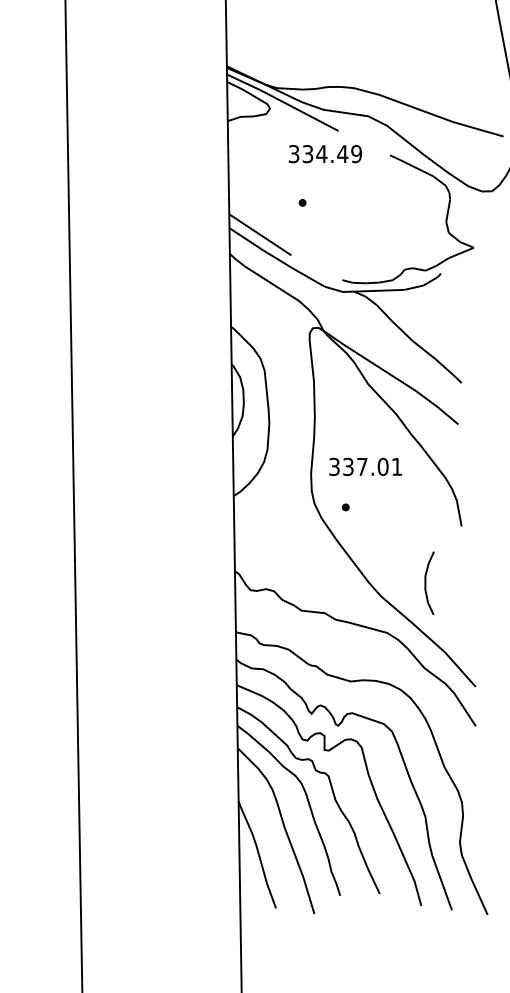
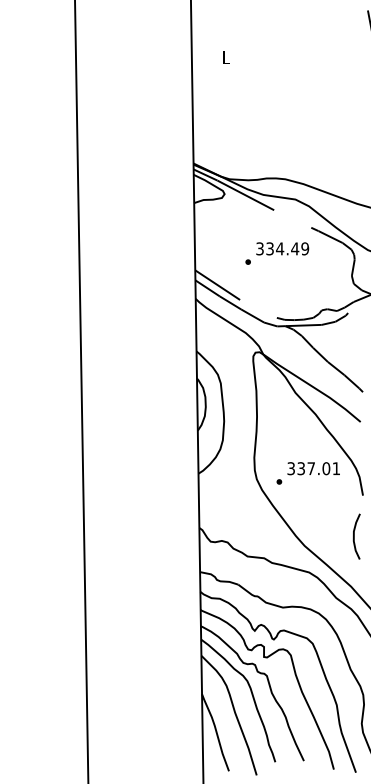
text: (325, 153) -> (282, 248), moved
text: (365, 466) -> (313, 468), moved
curve: (426, 583) -> (354, 536), moved

